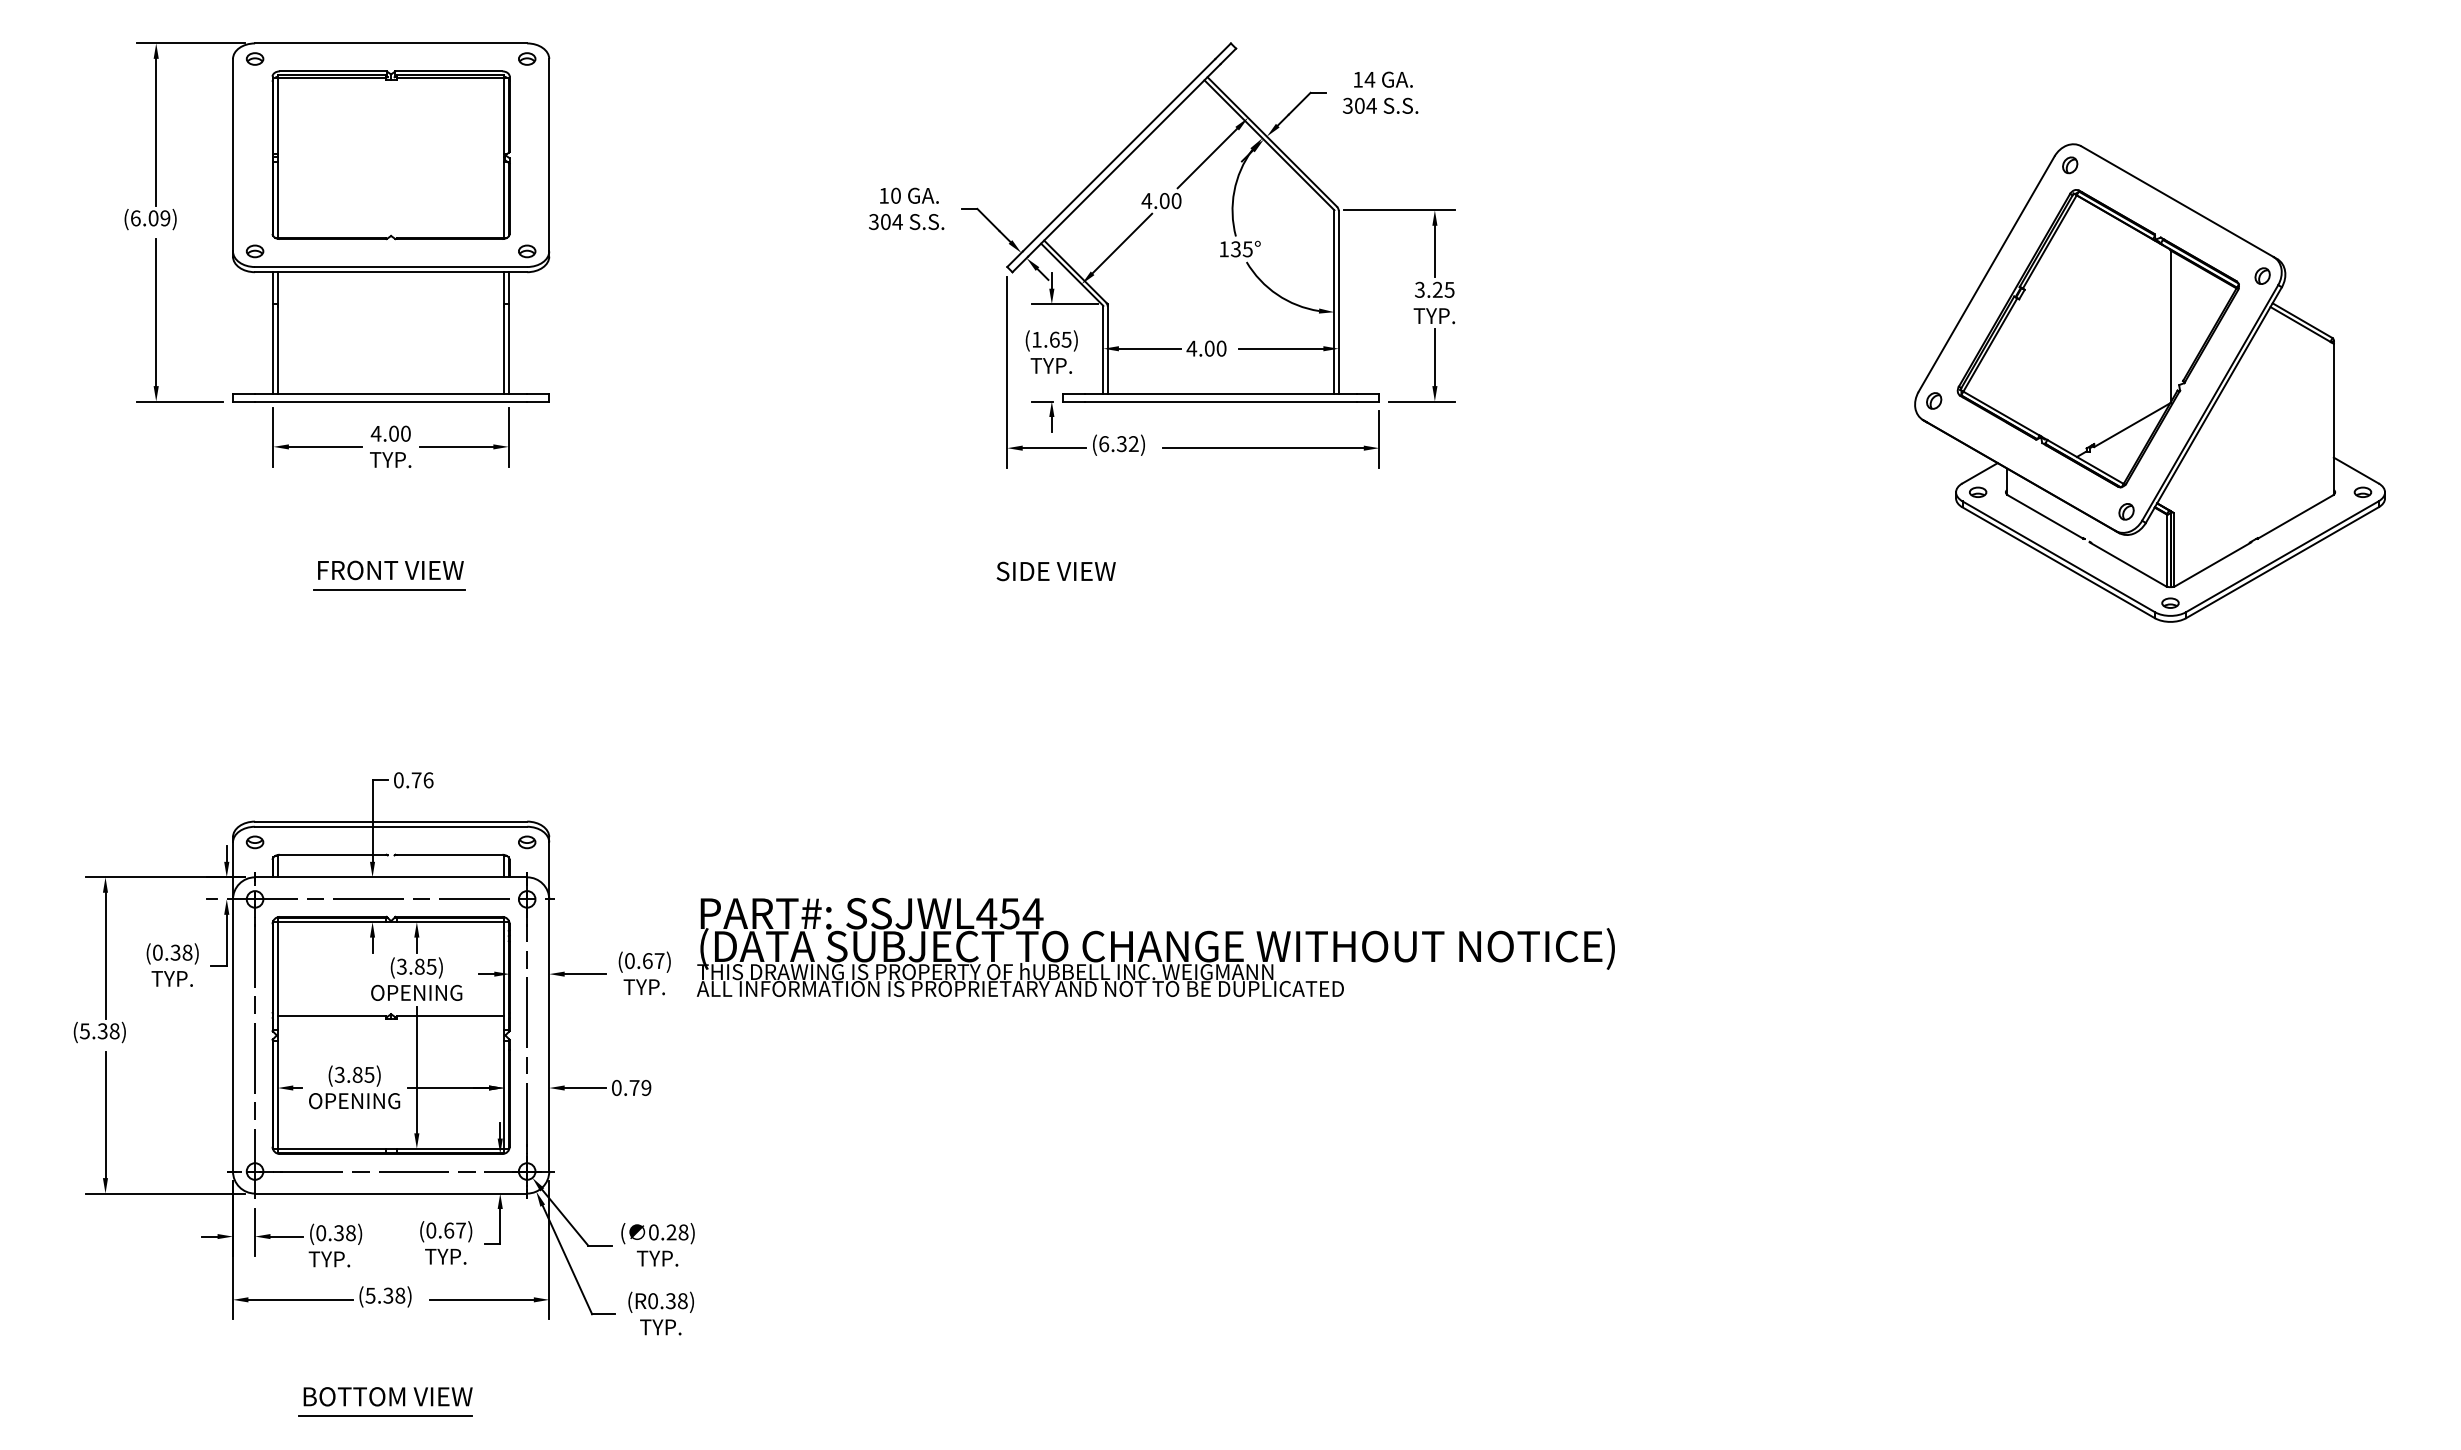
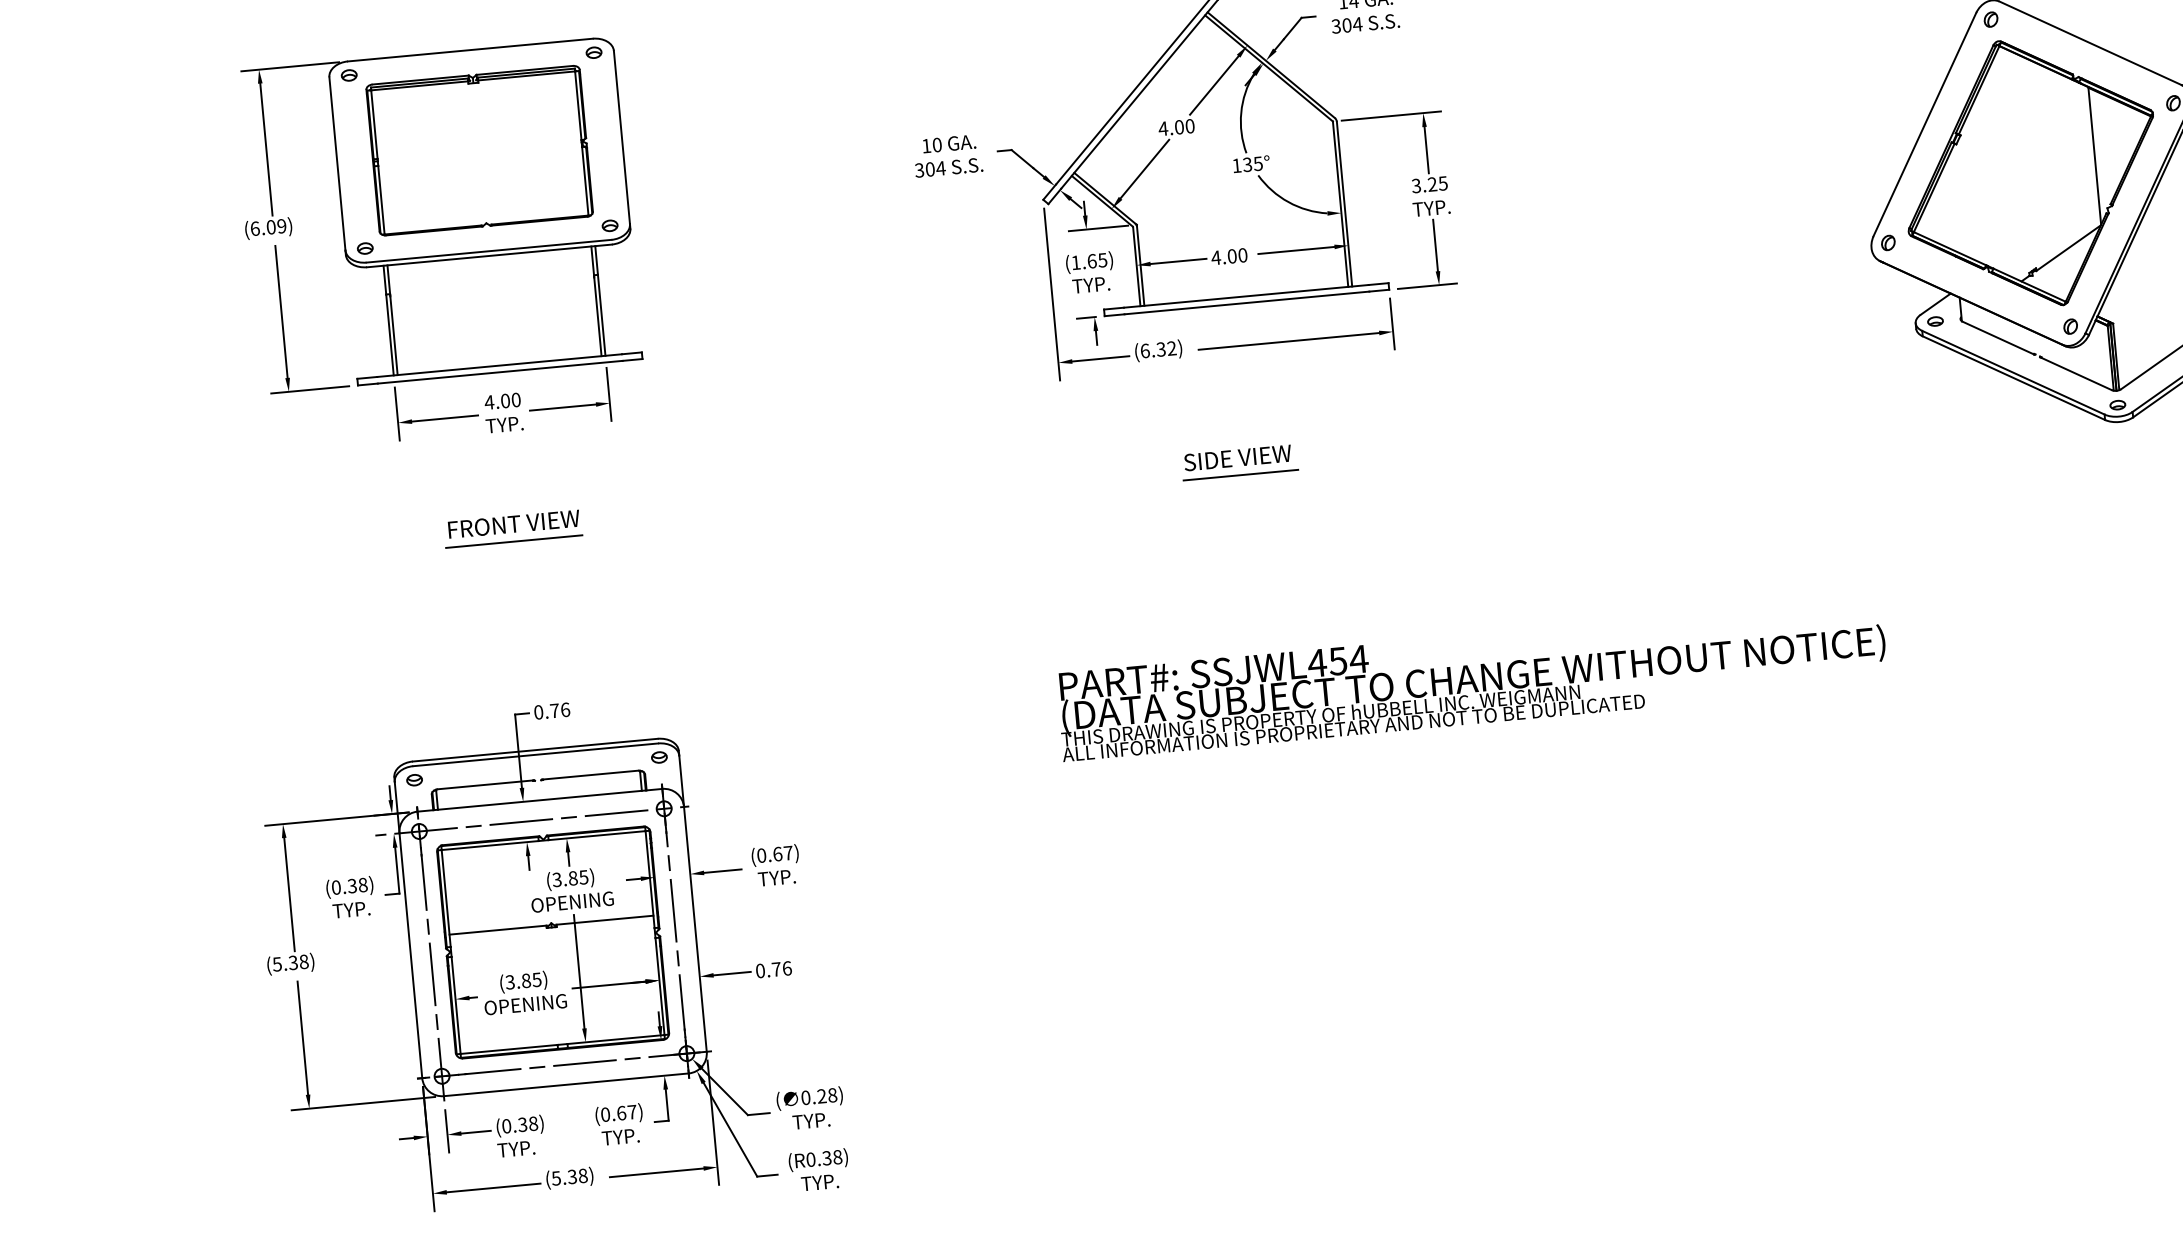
text: (1055, 571) -> (1237, 458), moved
line: (1196, 590) -> (1240, 475), added
text: (1155, 947) -> (1471, 679), moved
text: (646, 1087) -> (787, 968), 0.79 -> 0.76

